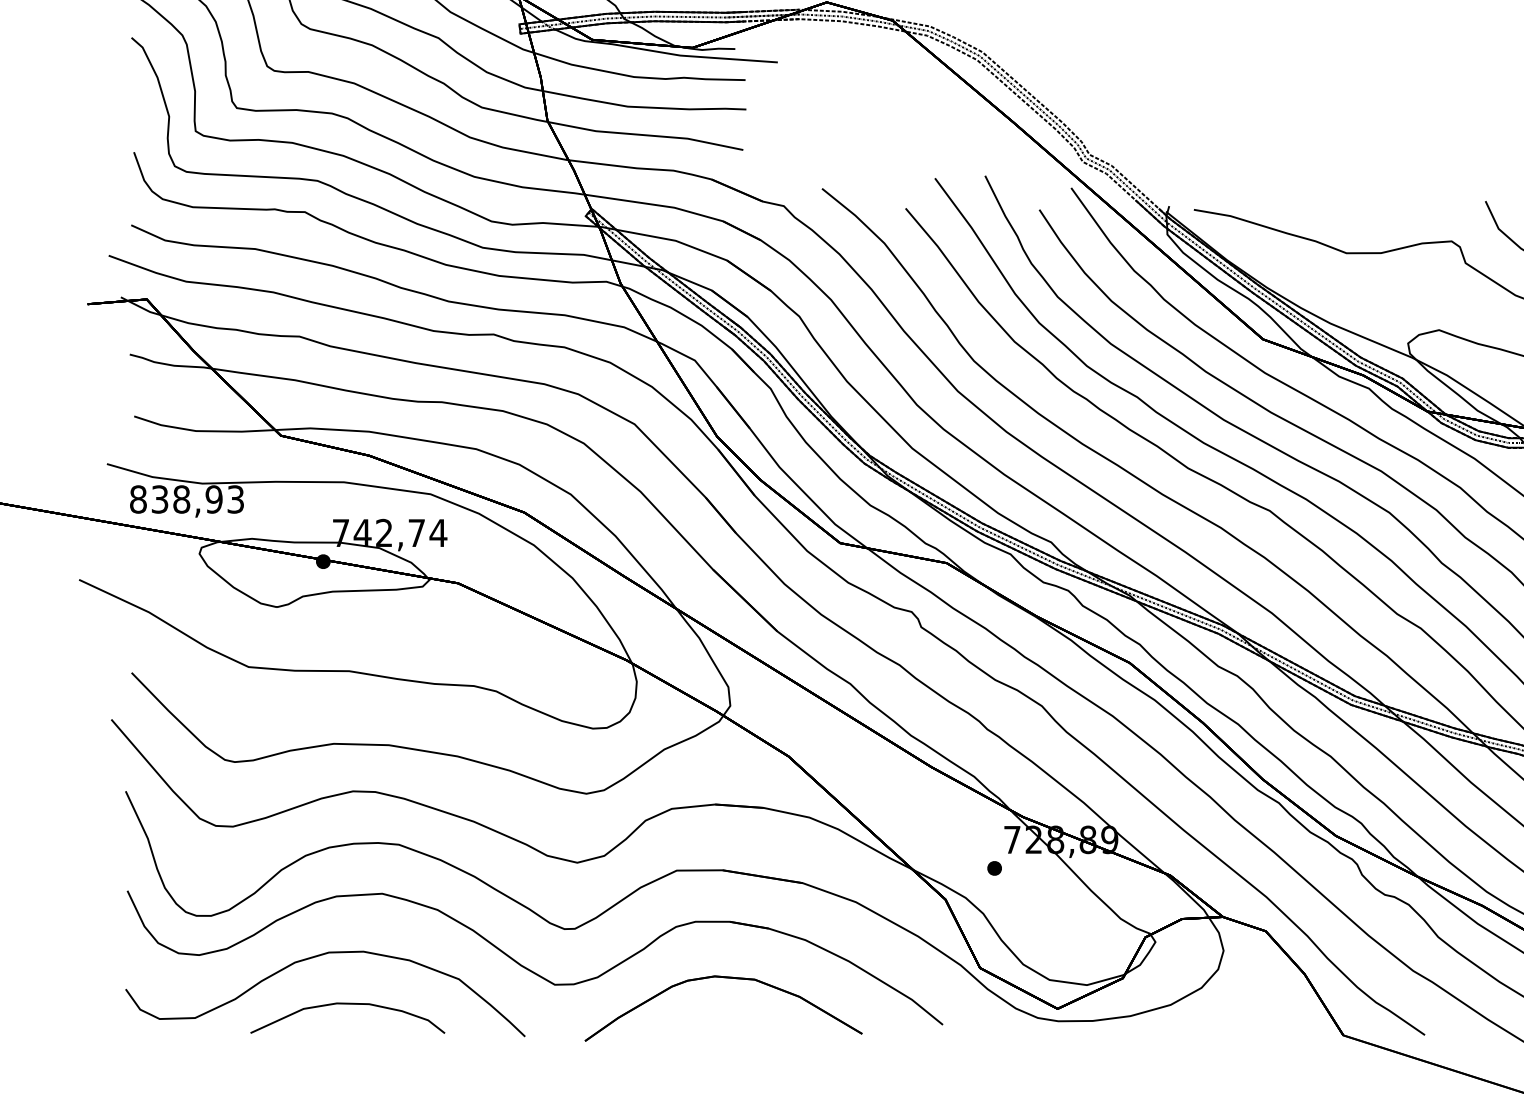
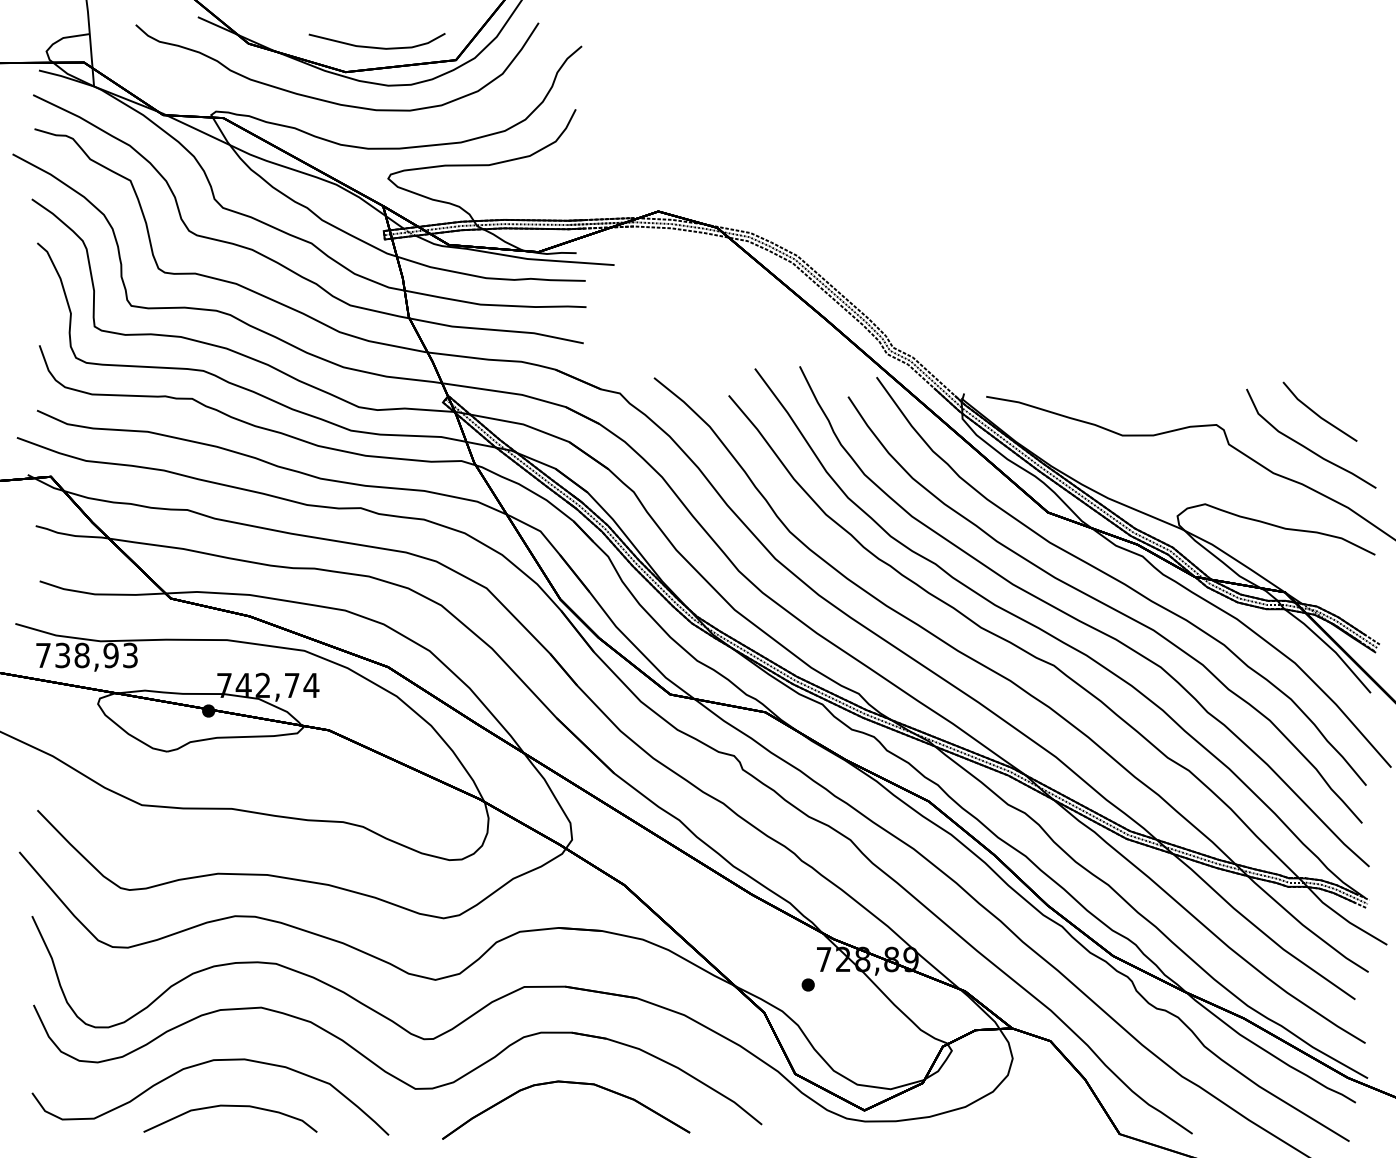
text: (138, 499) -> (43, 655), 838,93 -> 738,93

